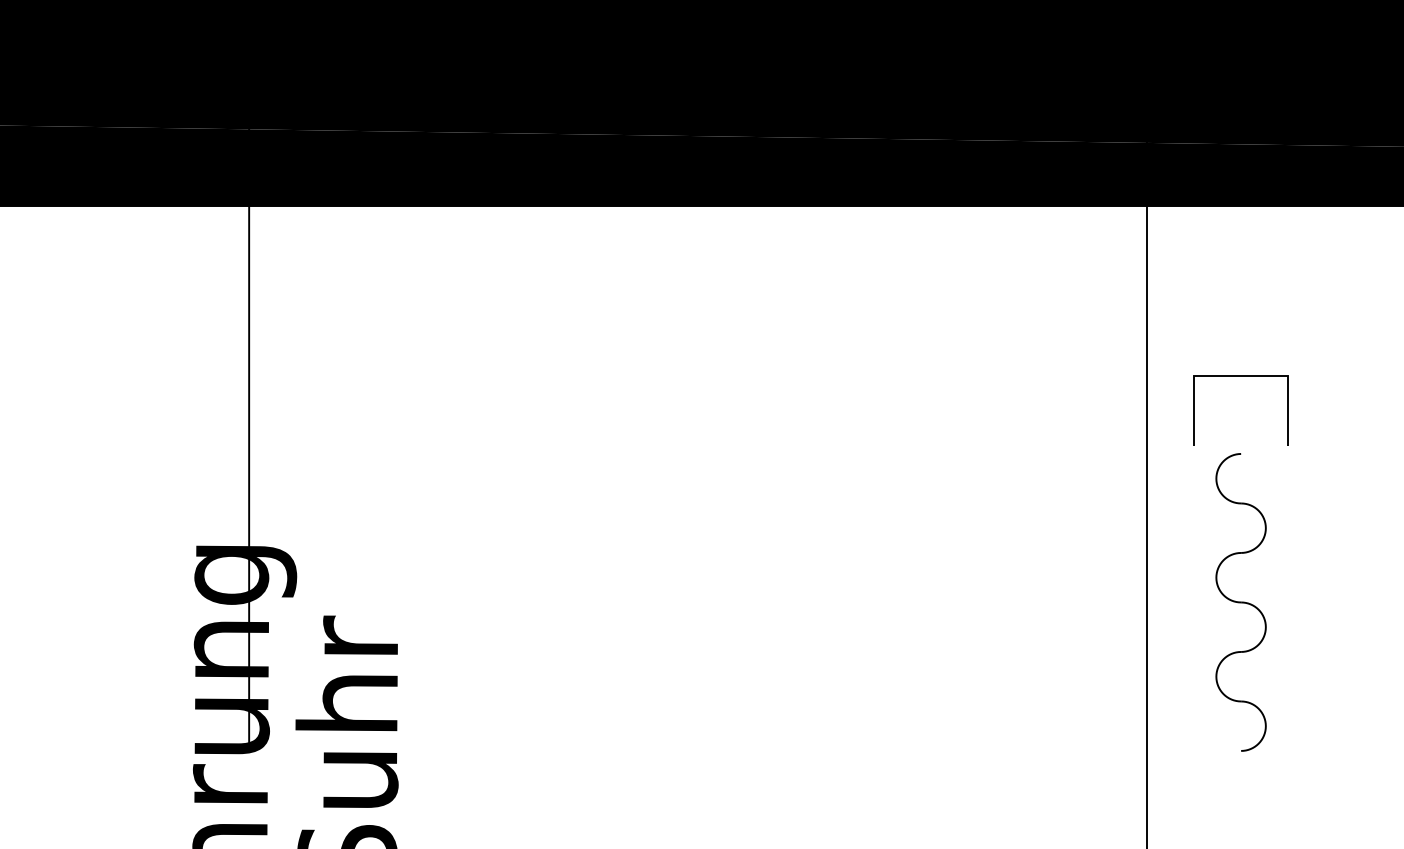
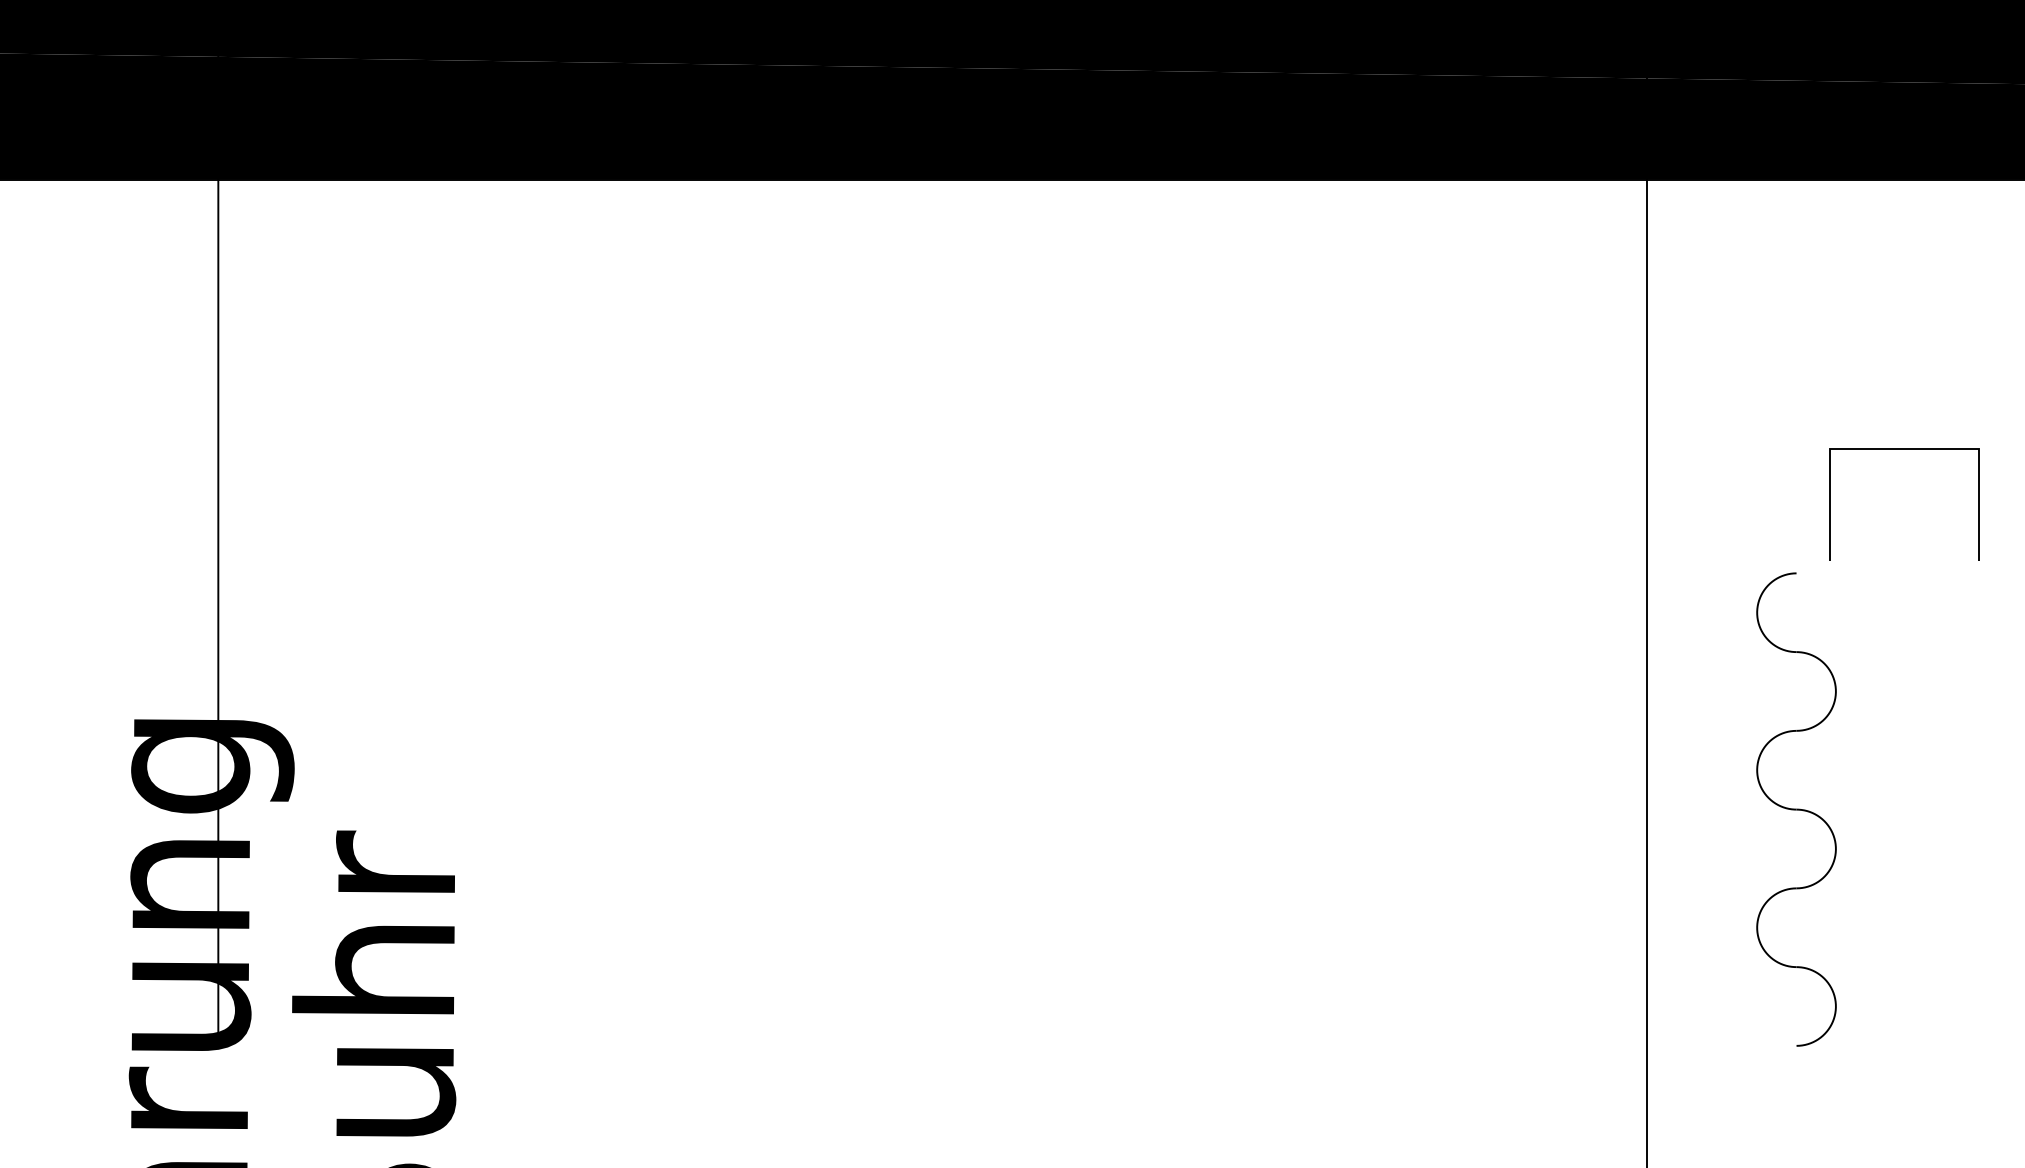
line: (1240, 376) -> (1903, 450), moved

